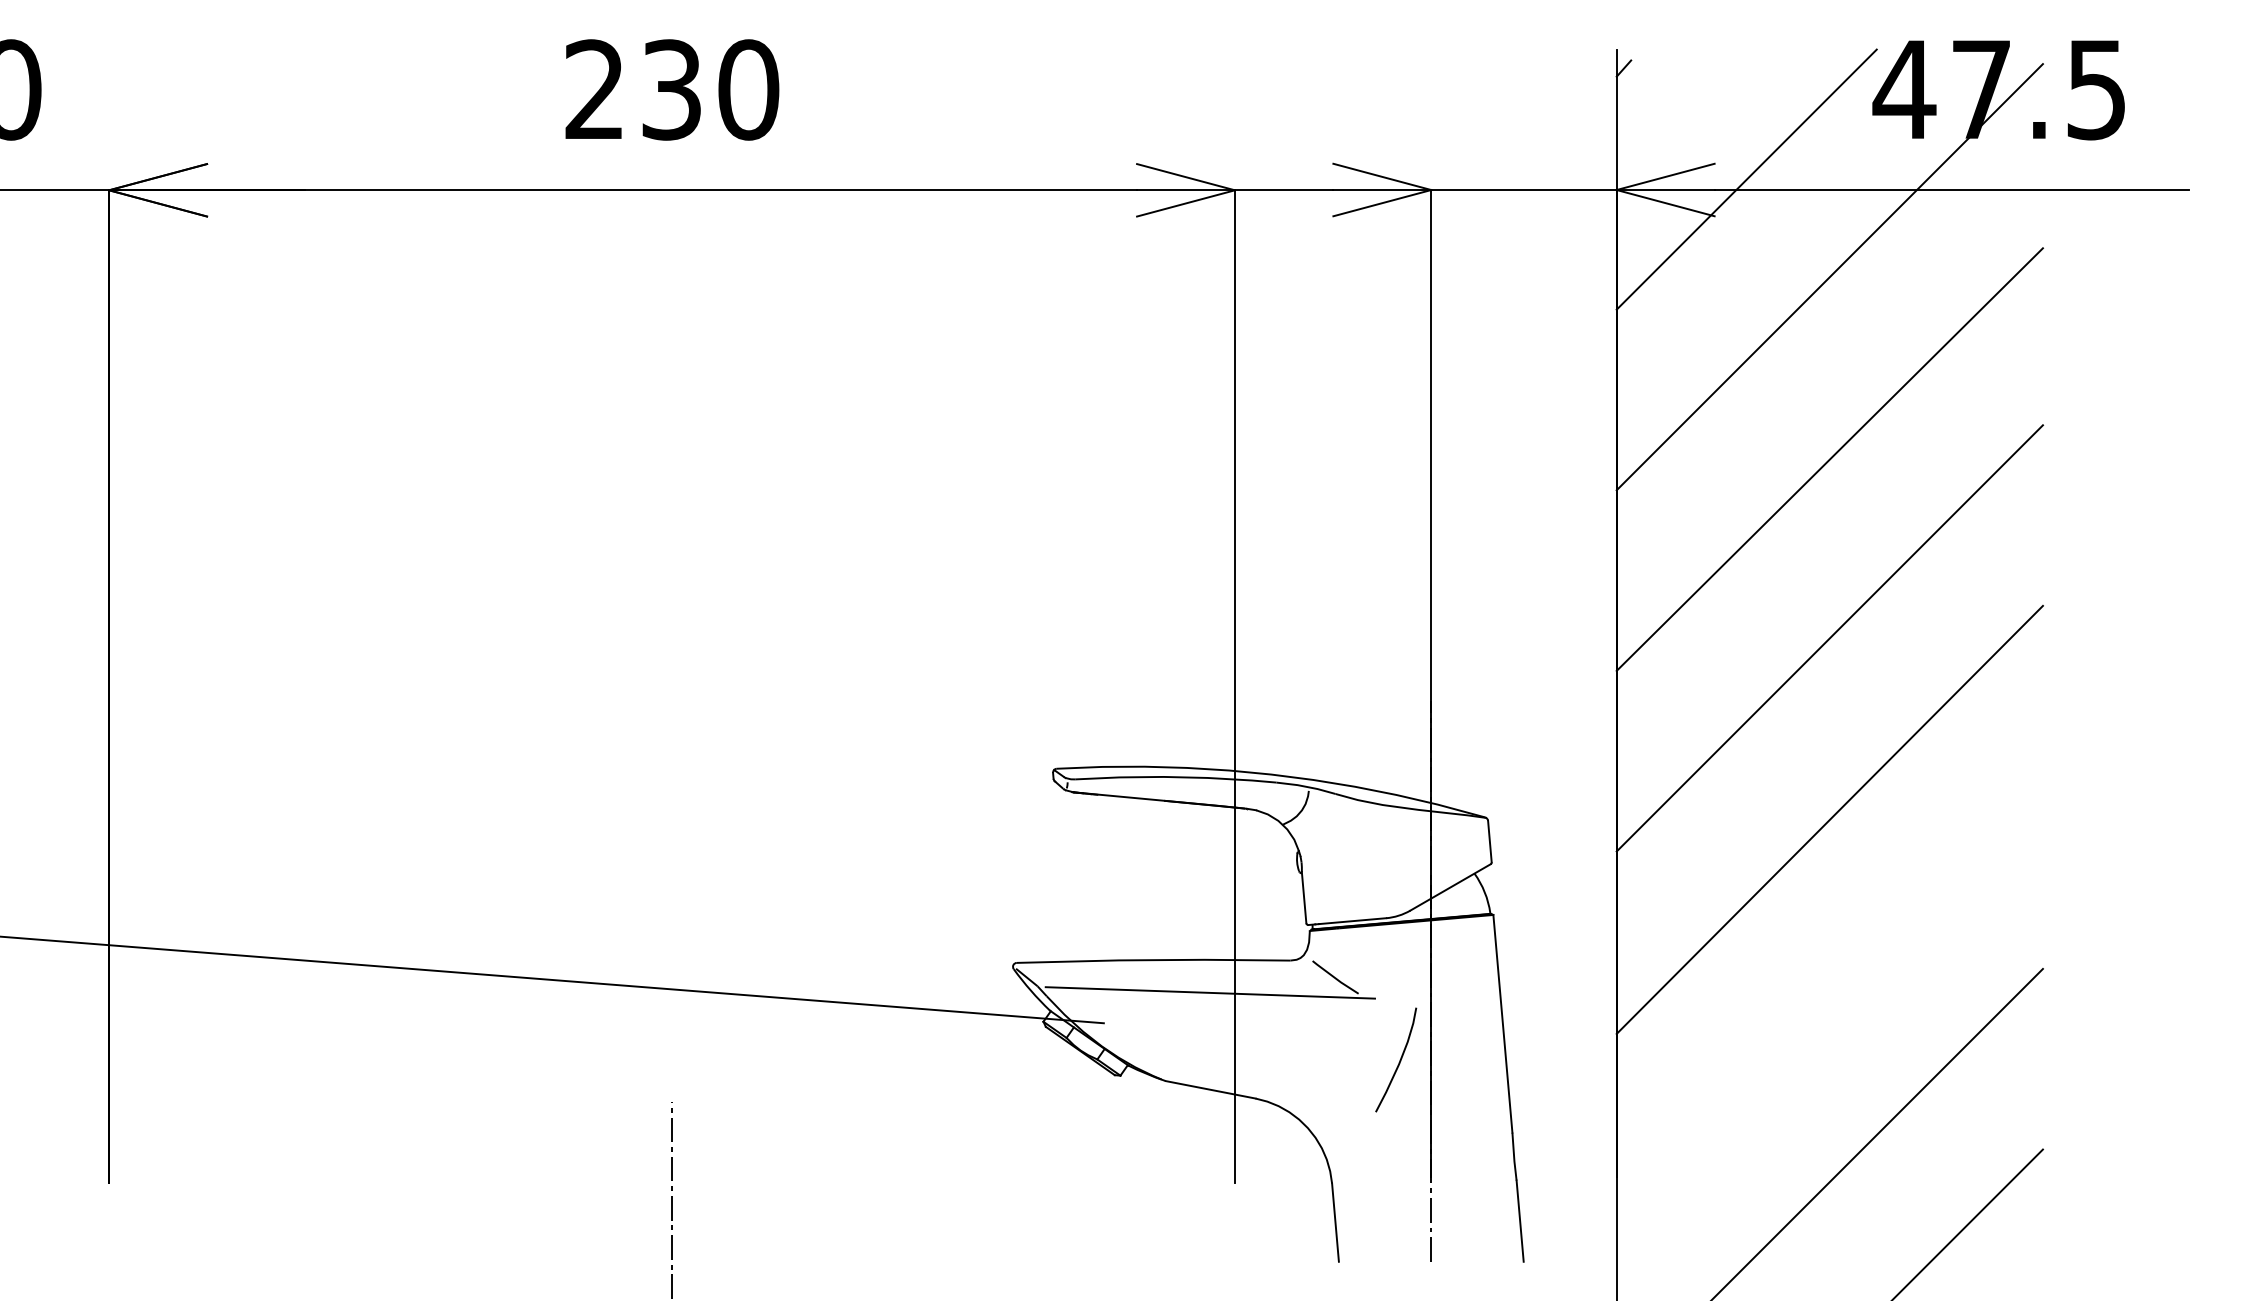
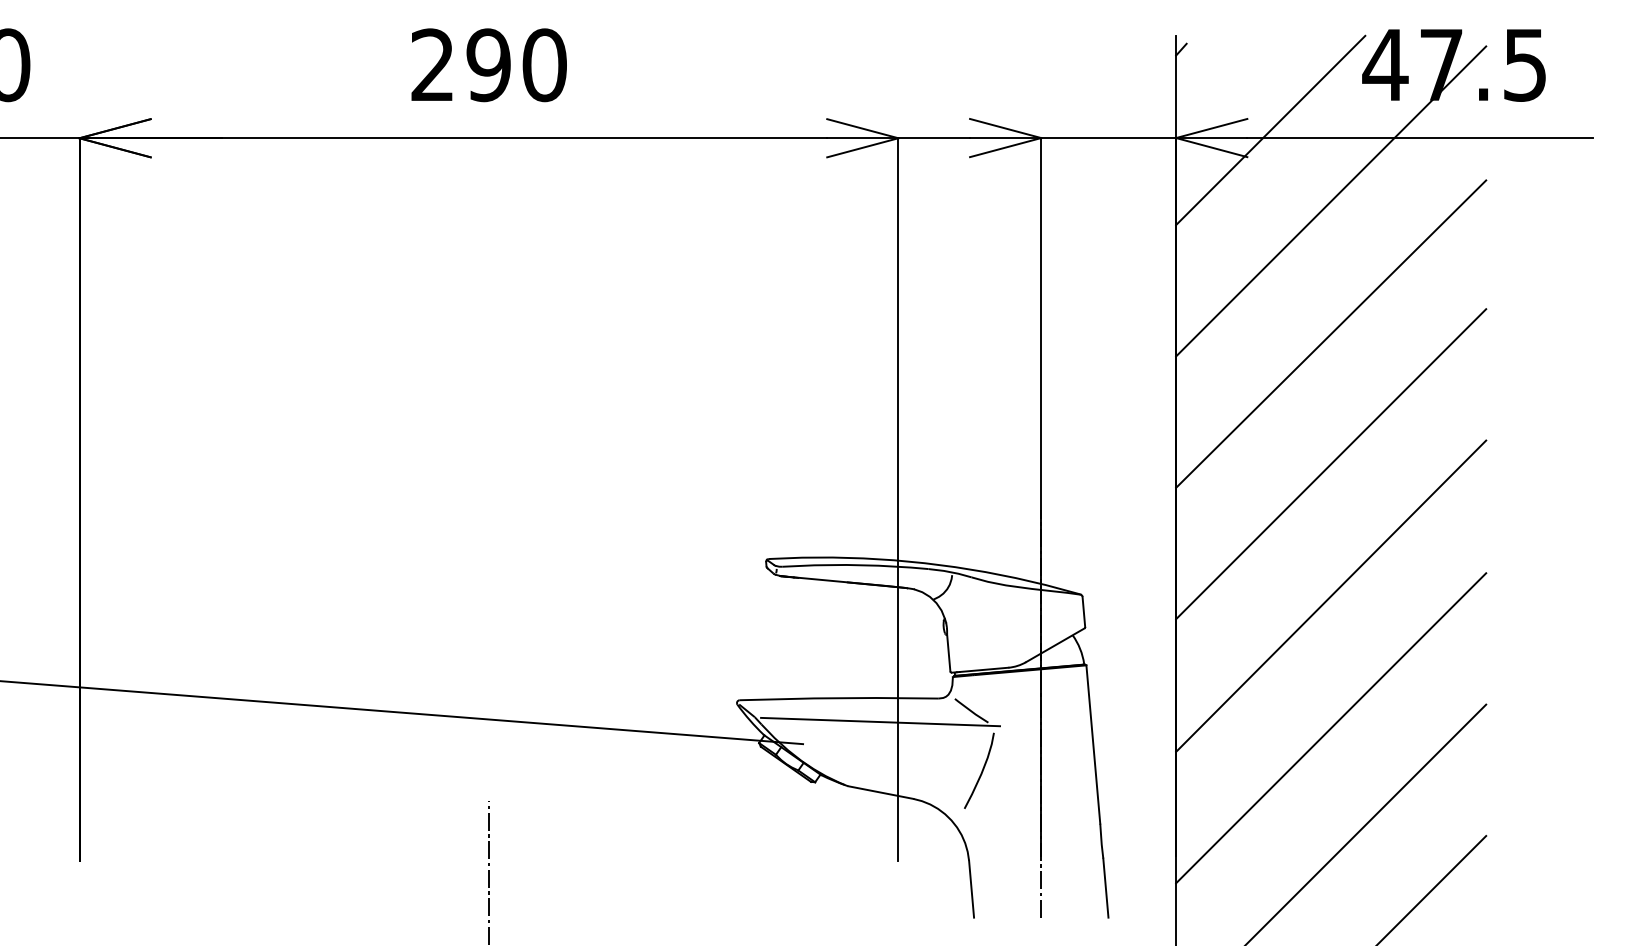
text: (671, 89) -> (488, 64), 230 -> 290
line: (1829, 1001) -> (1330, 728), added
curve: (1399, 1060) -> (981, 771), moved

